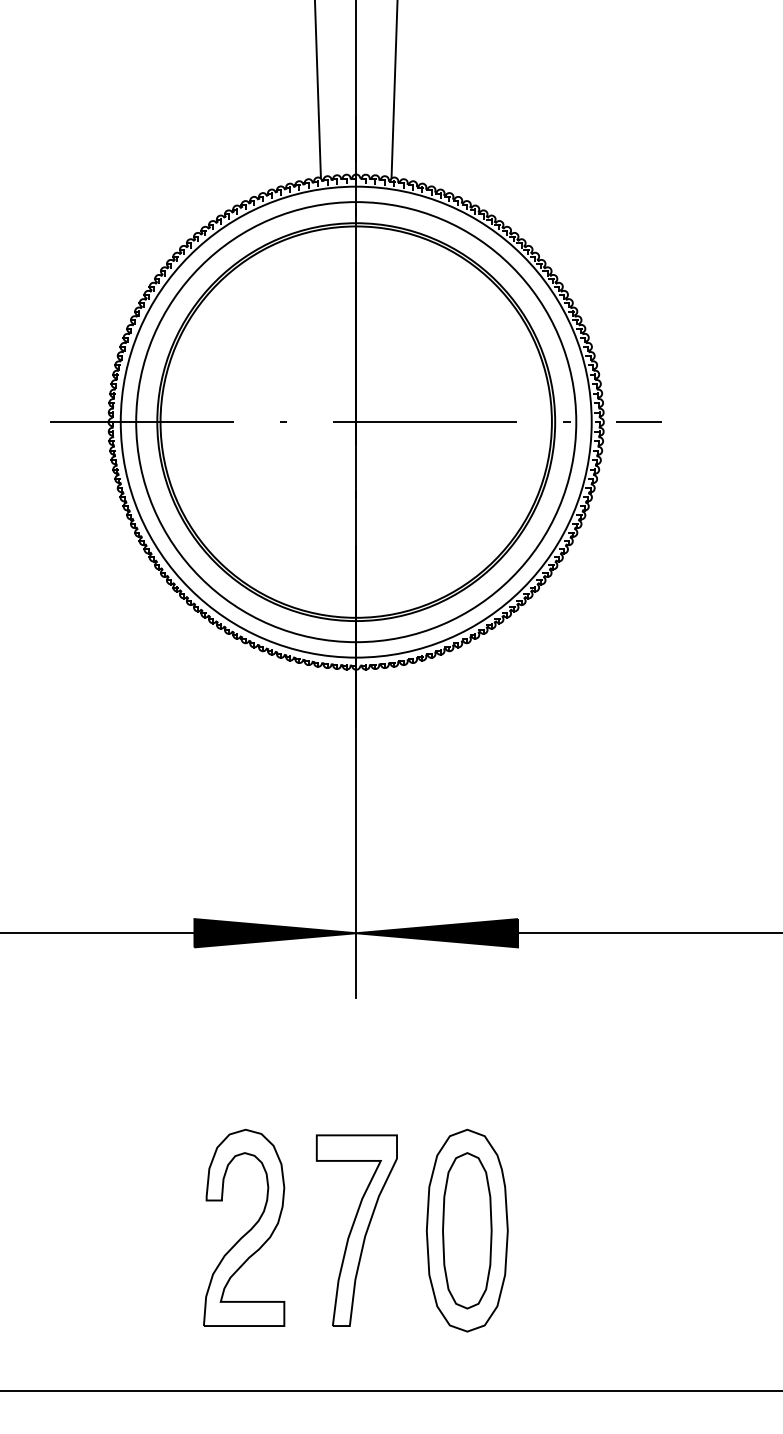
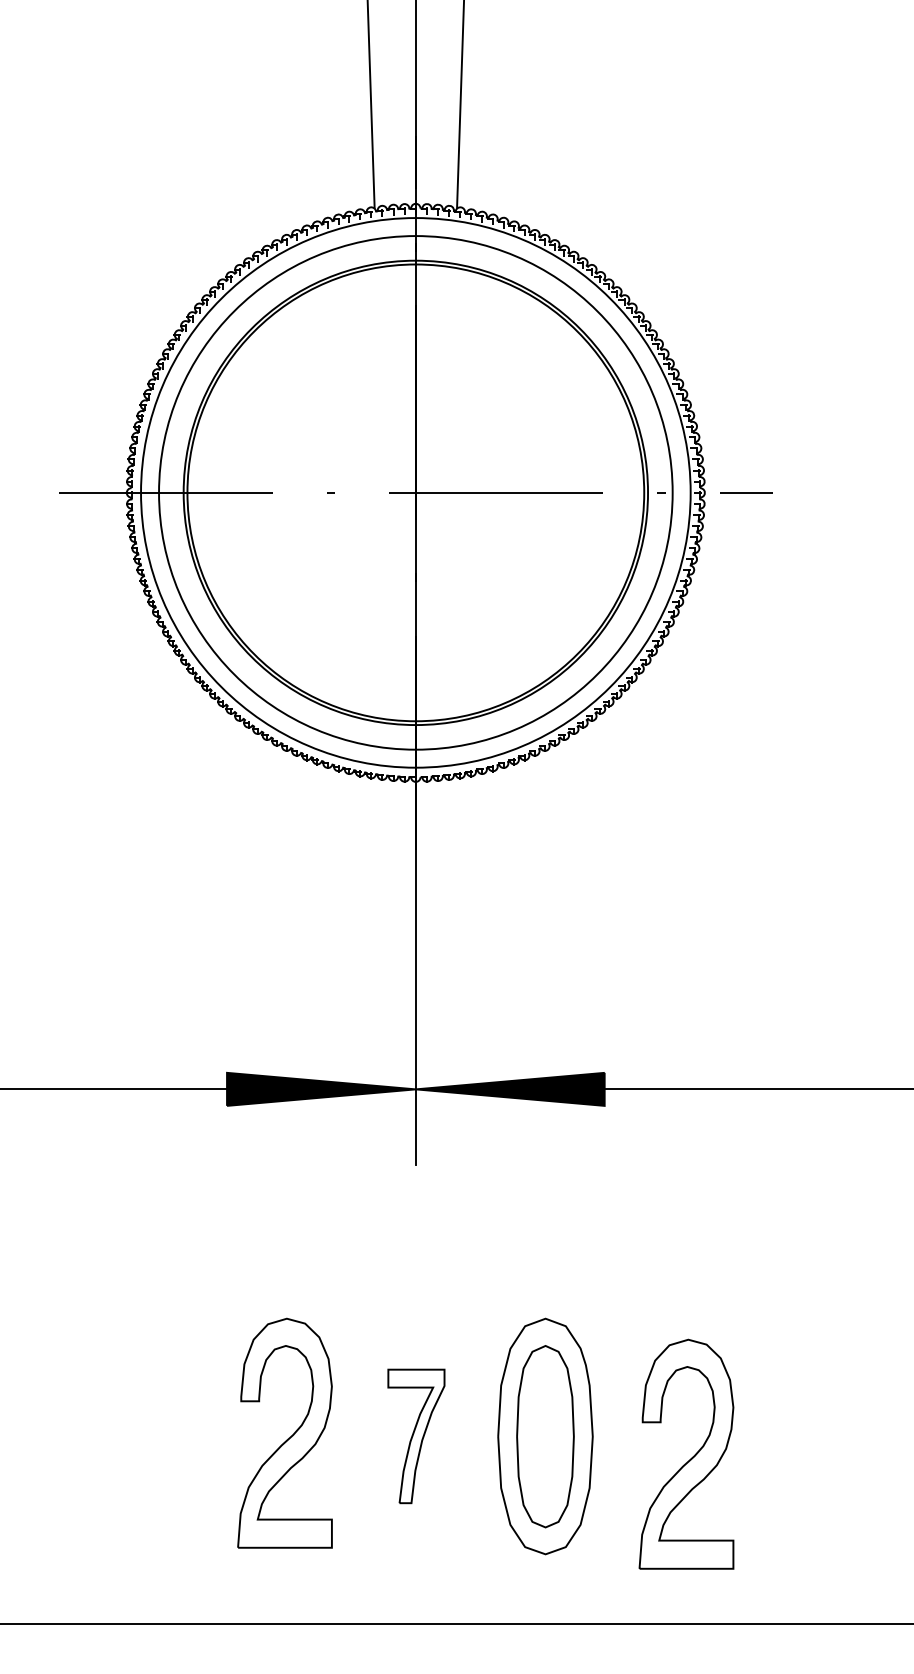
part: (356, 1230) -> (416, 1436), size x0.6
part: (588, 1245) -> (686, 1453), added

